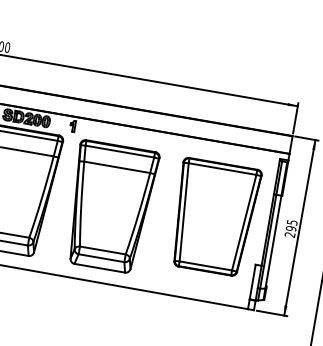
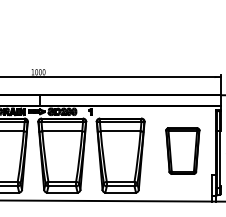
part: (213, 216) -> (182, 150), size x0.7

